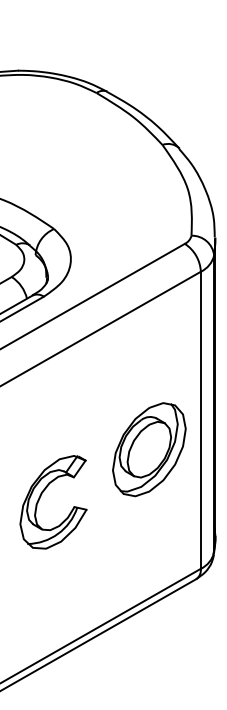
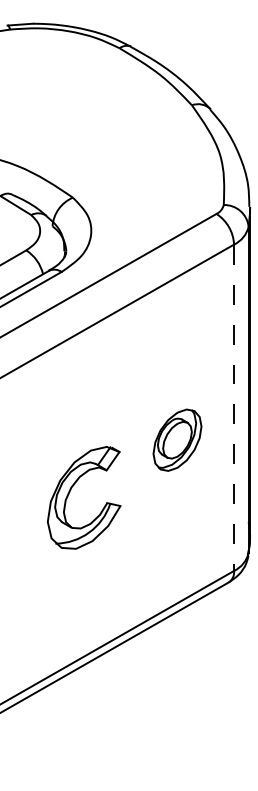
line: (201, 420) -> (234, 408), solid -> dashed
part: (149, 450) -> (177, 440), size x0.6
part: (41, 495) -> (71, 490), moved

